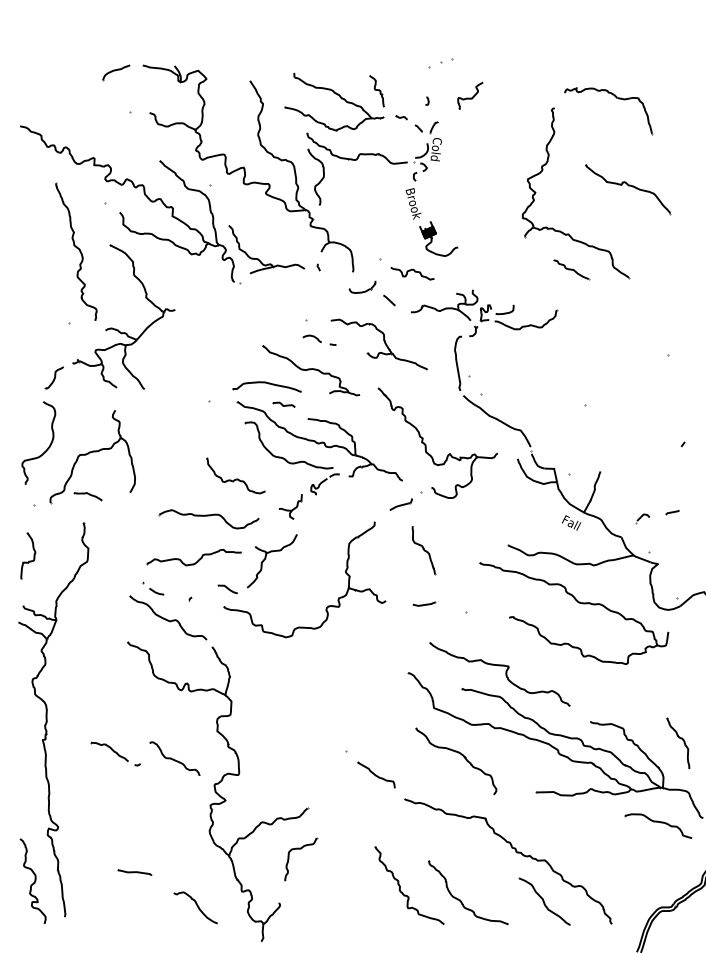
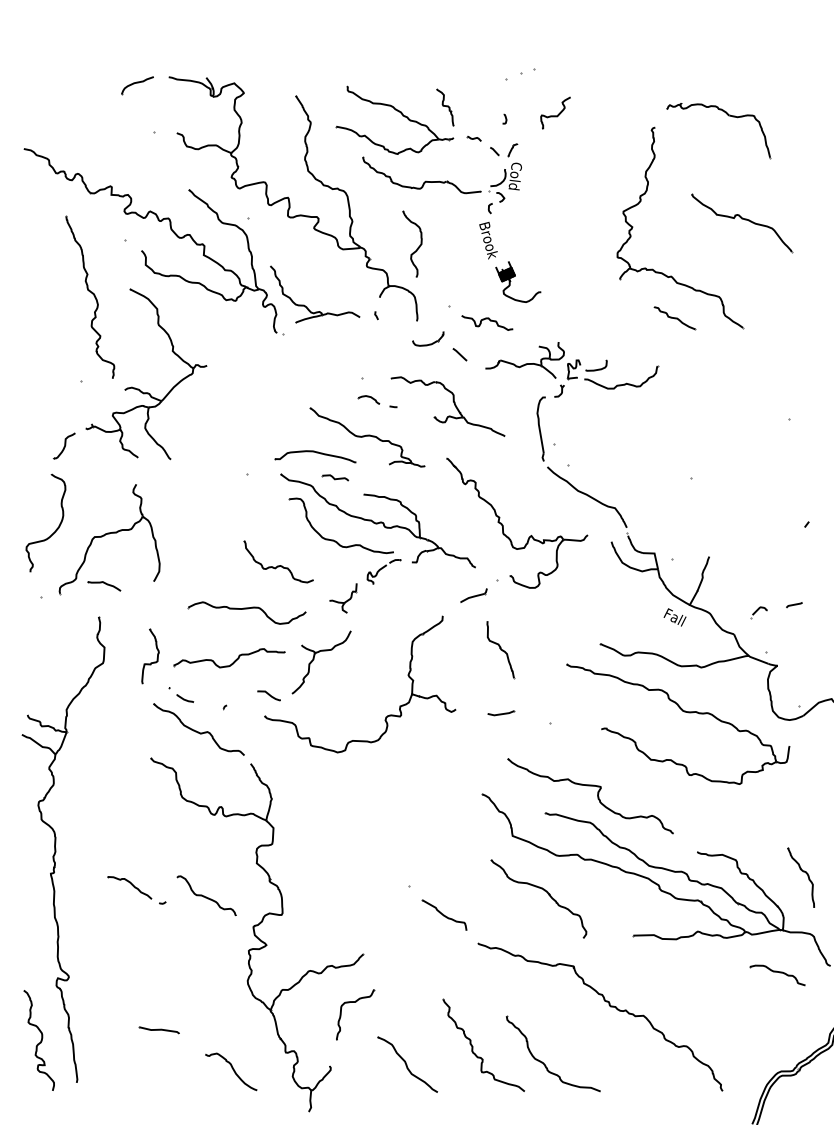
part: (320, 180) -> (417, 247), moved
part: (28, 556) -> (150, 656), moved
part: (658, 826) -> (777, 975), size x0.7
part: (544, 901) -> (407, 1064), moved

